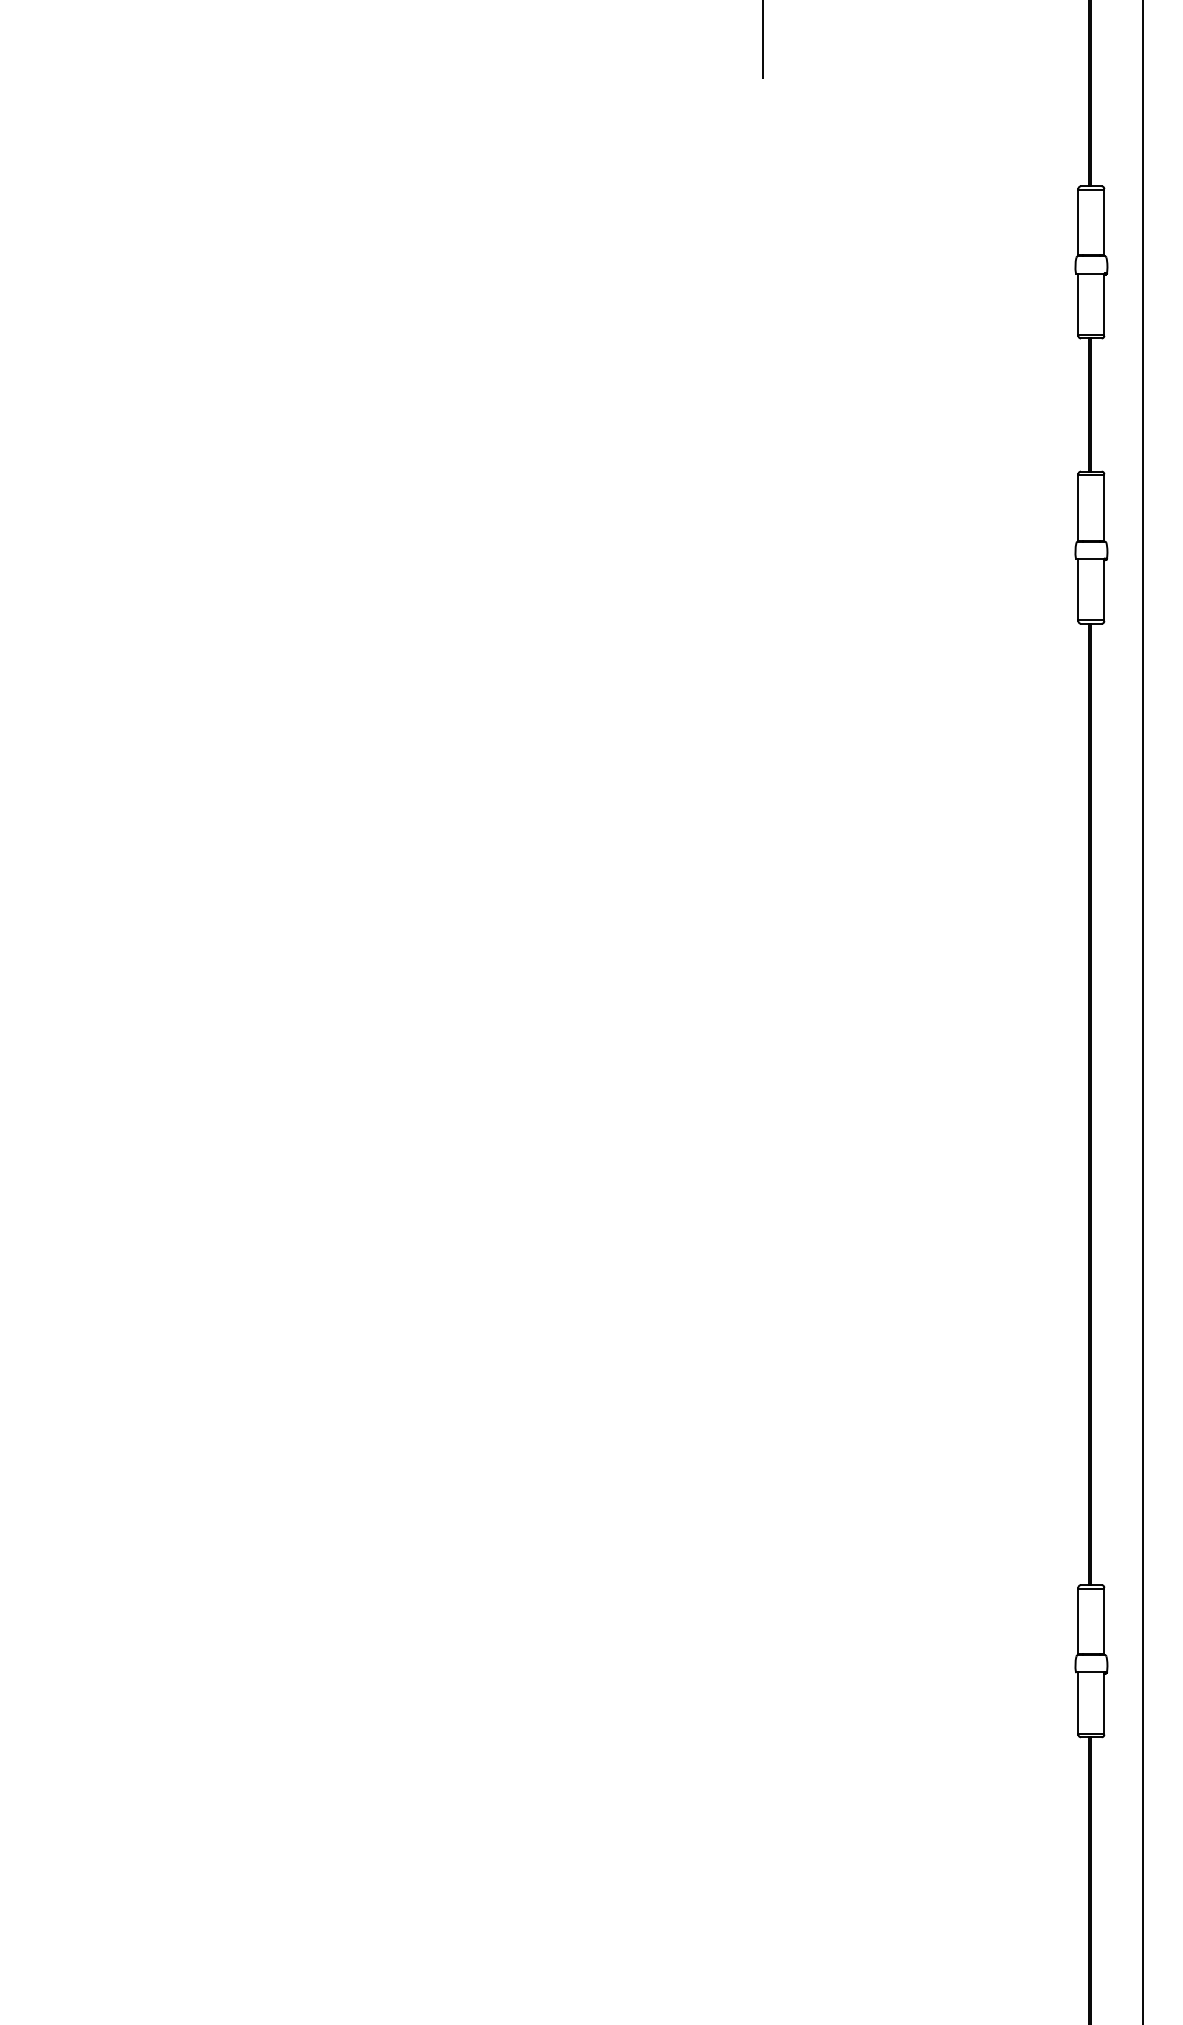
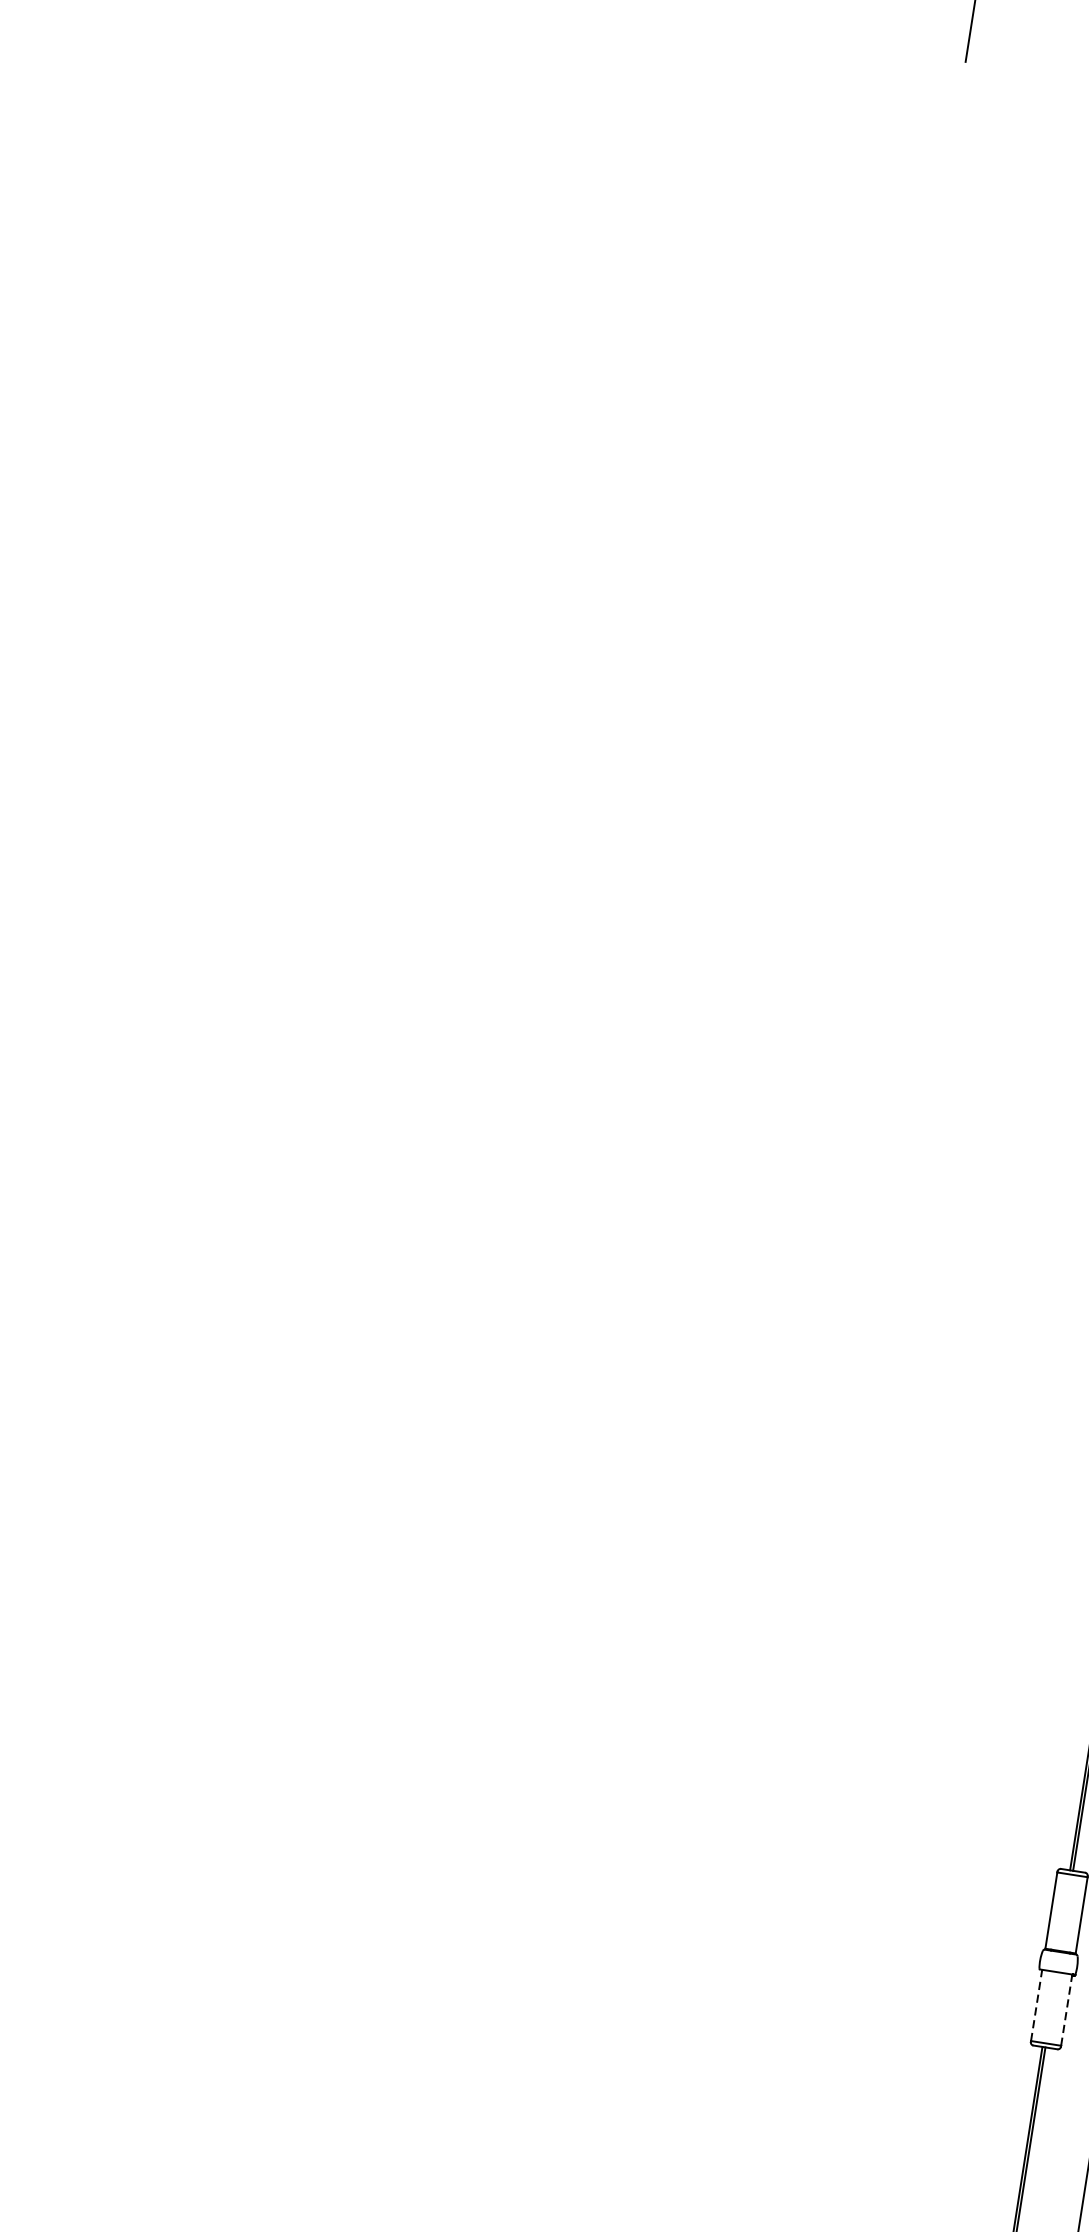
line: (1078, 1703) -> (1036, 2005), solid -> dashed
line: (1104, 1703) -> (1066, 2010), solid -> dashed

